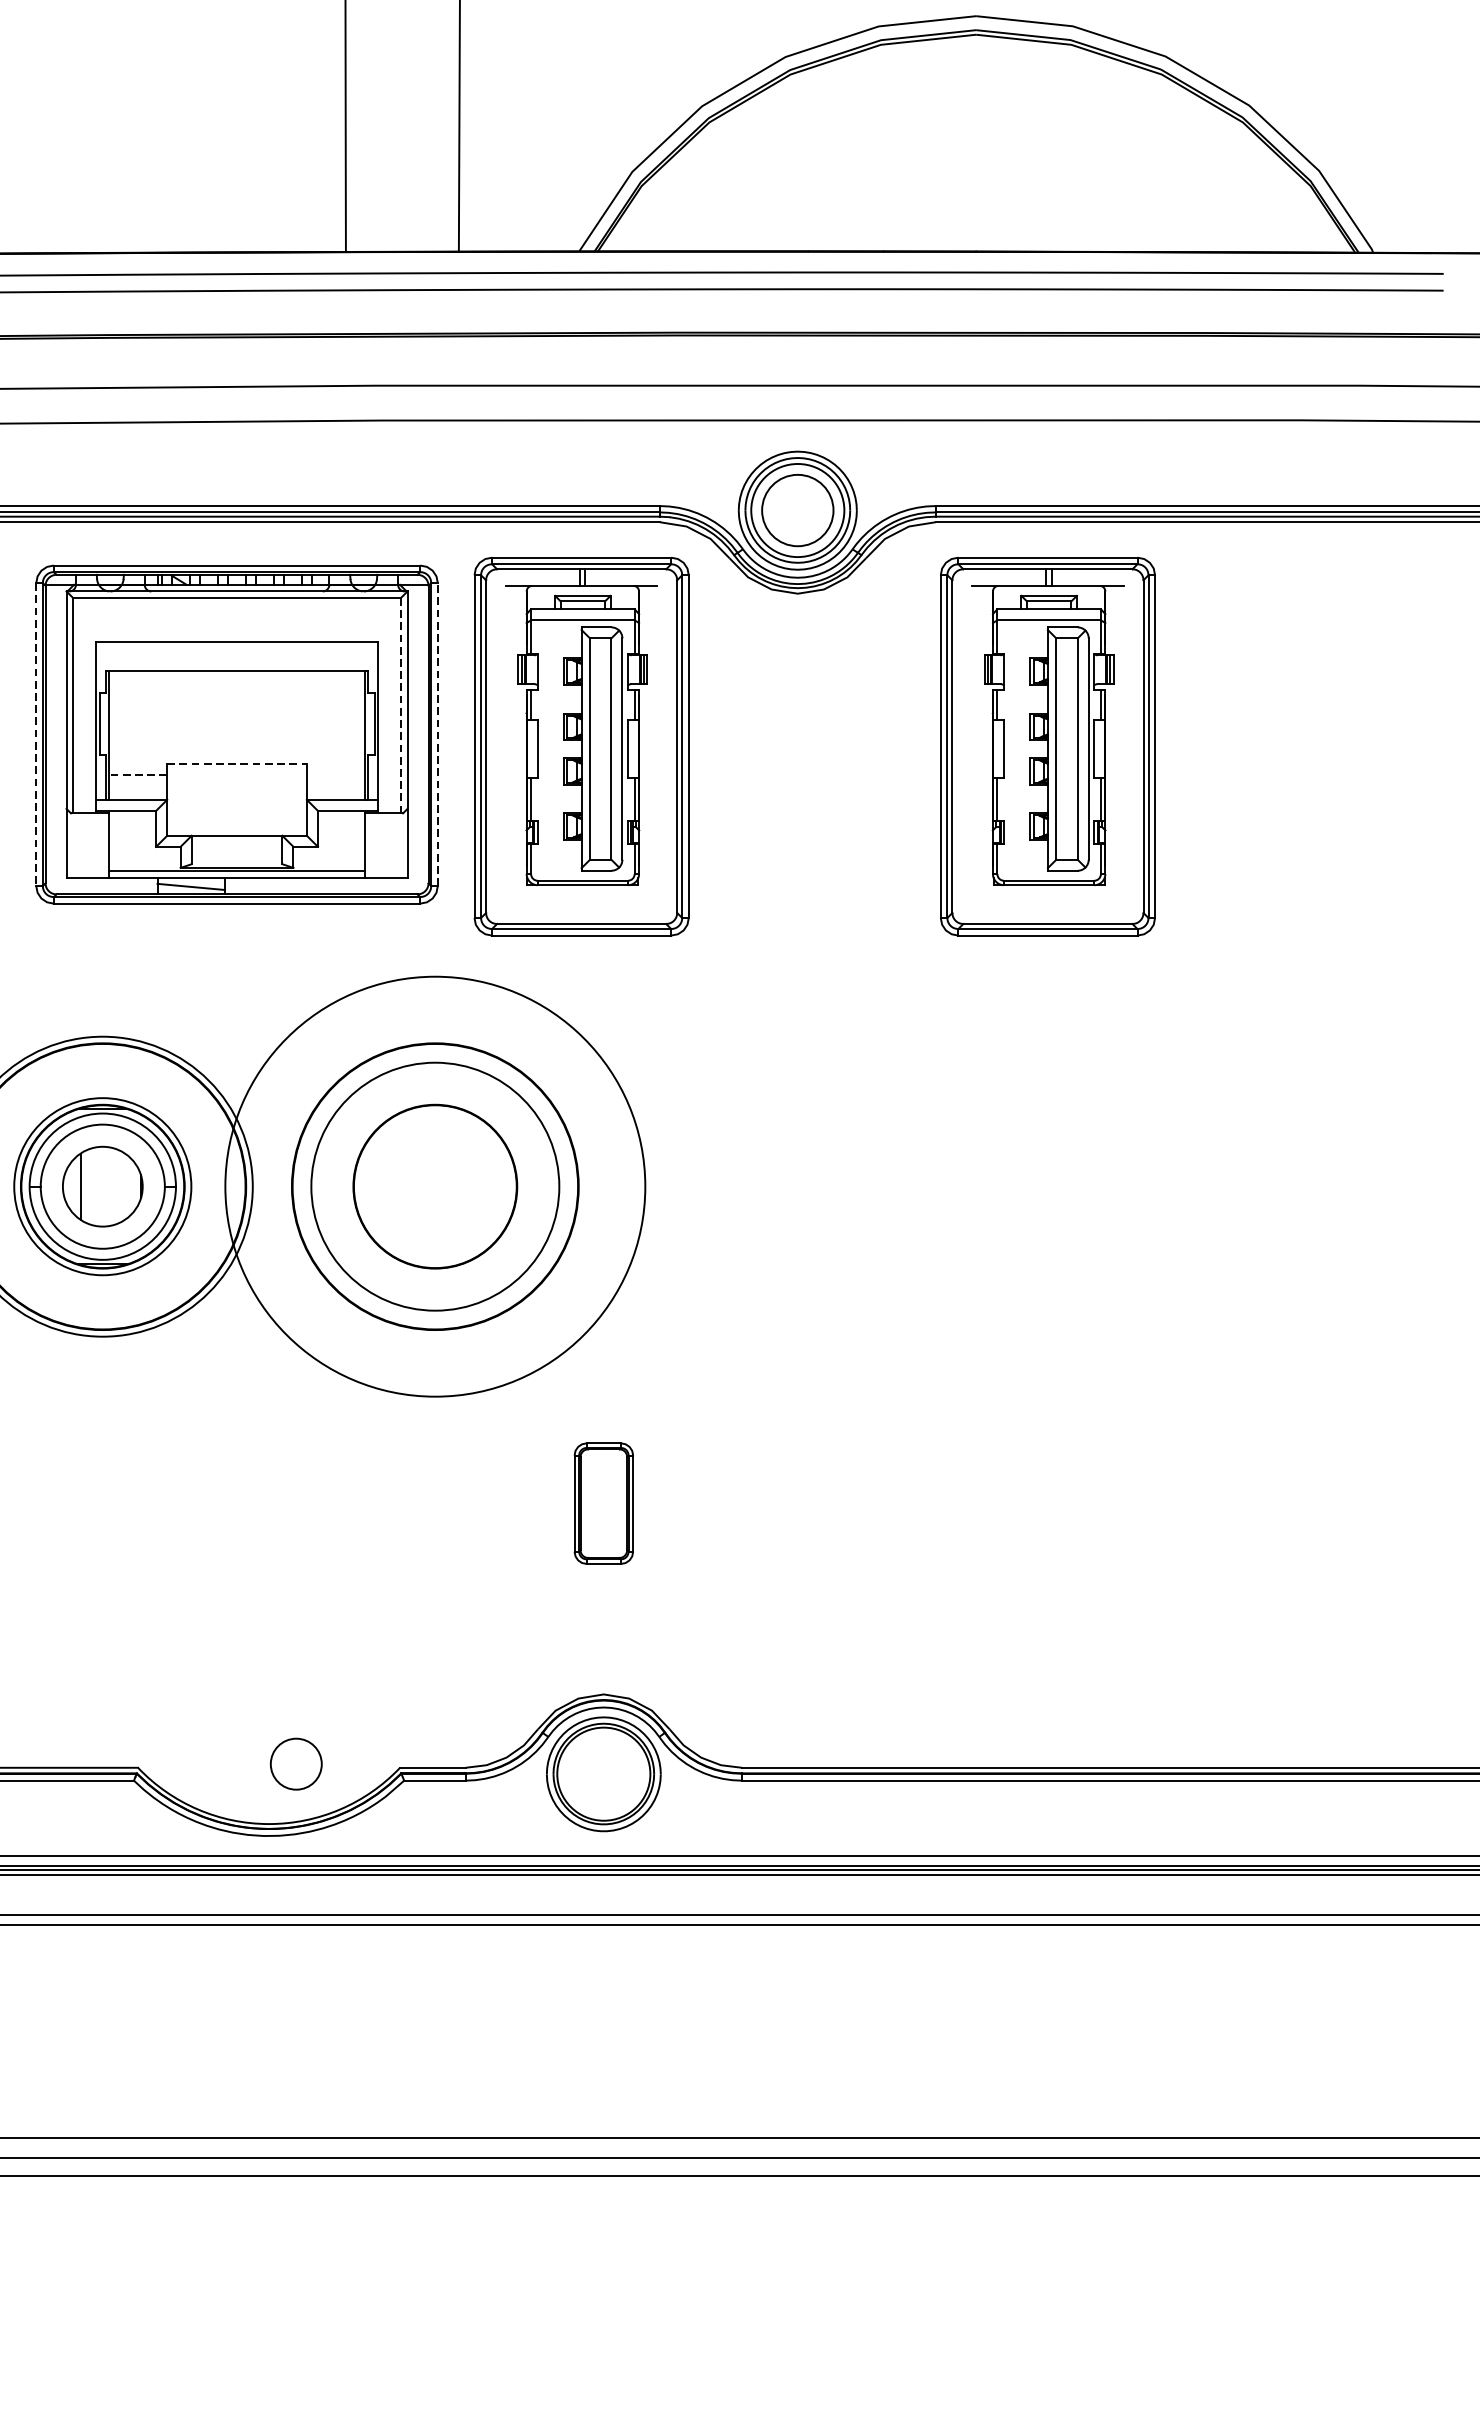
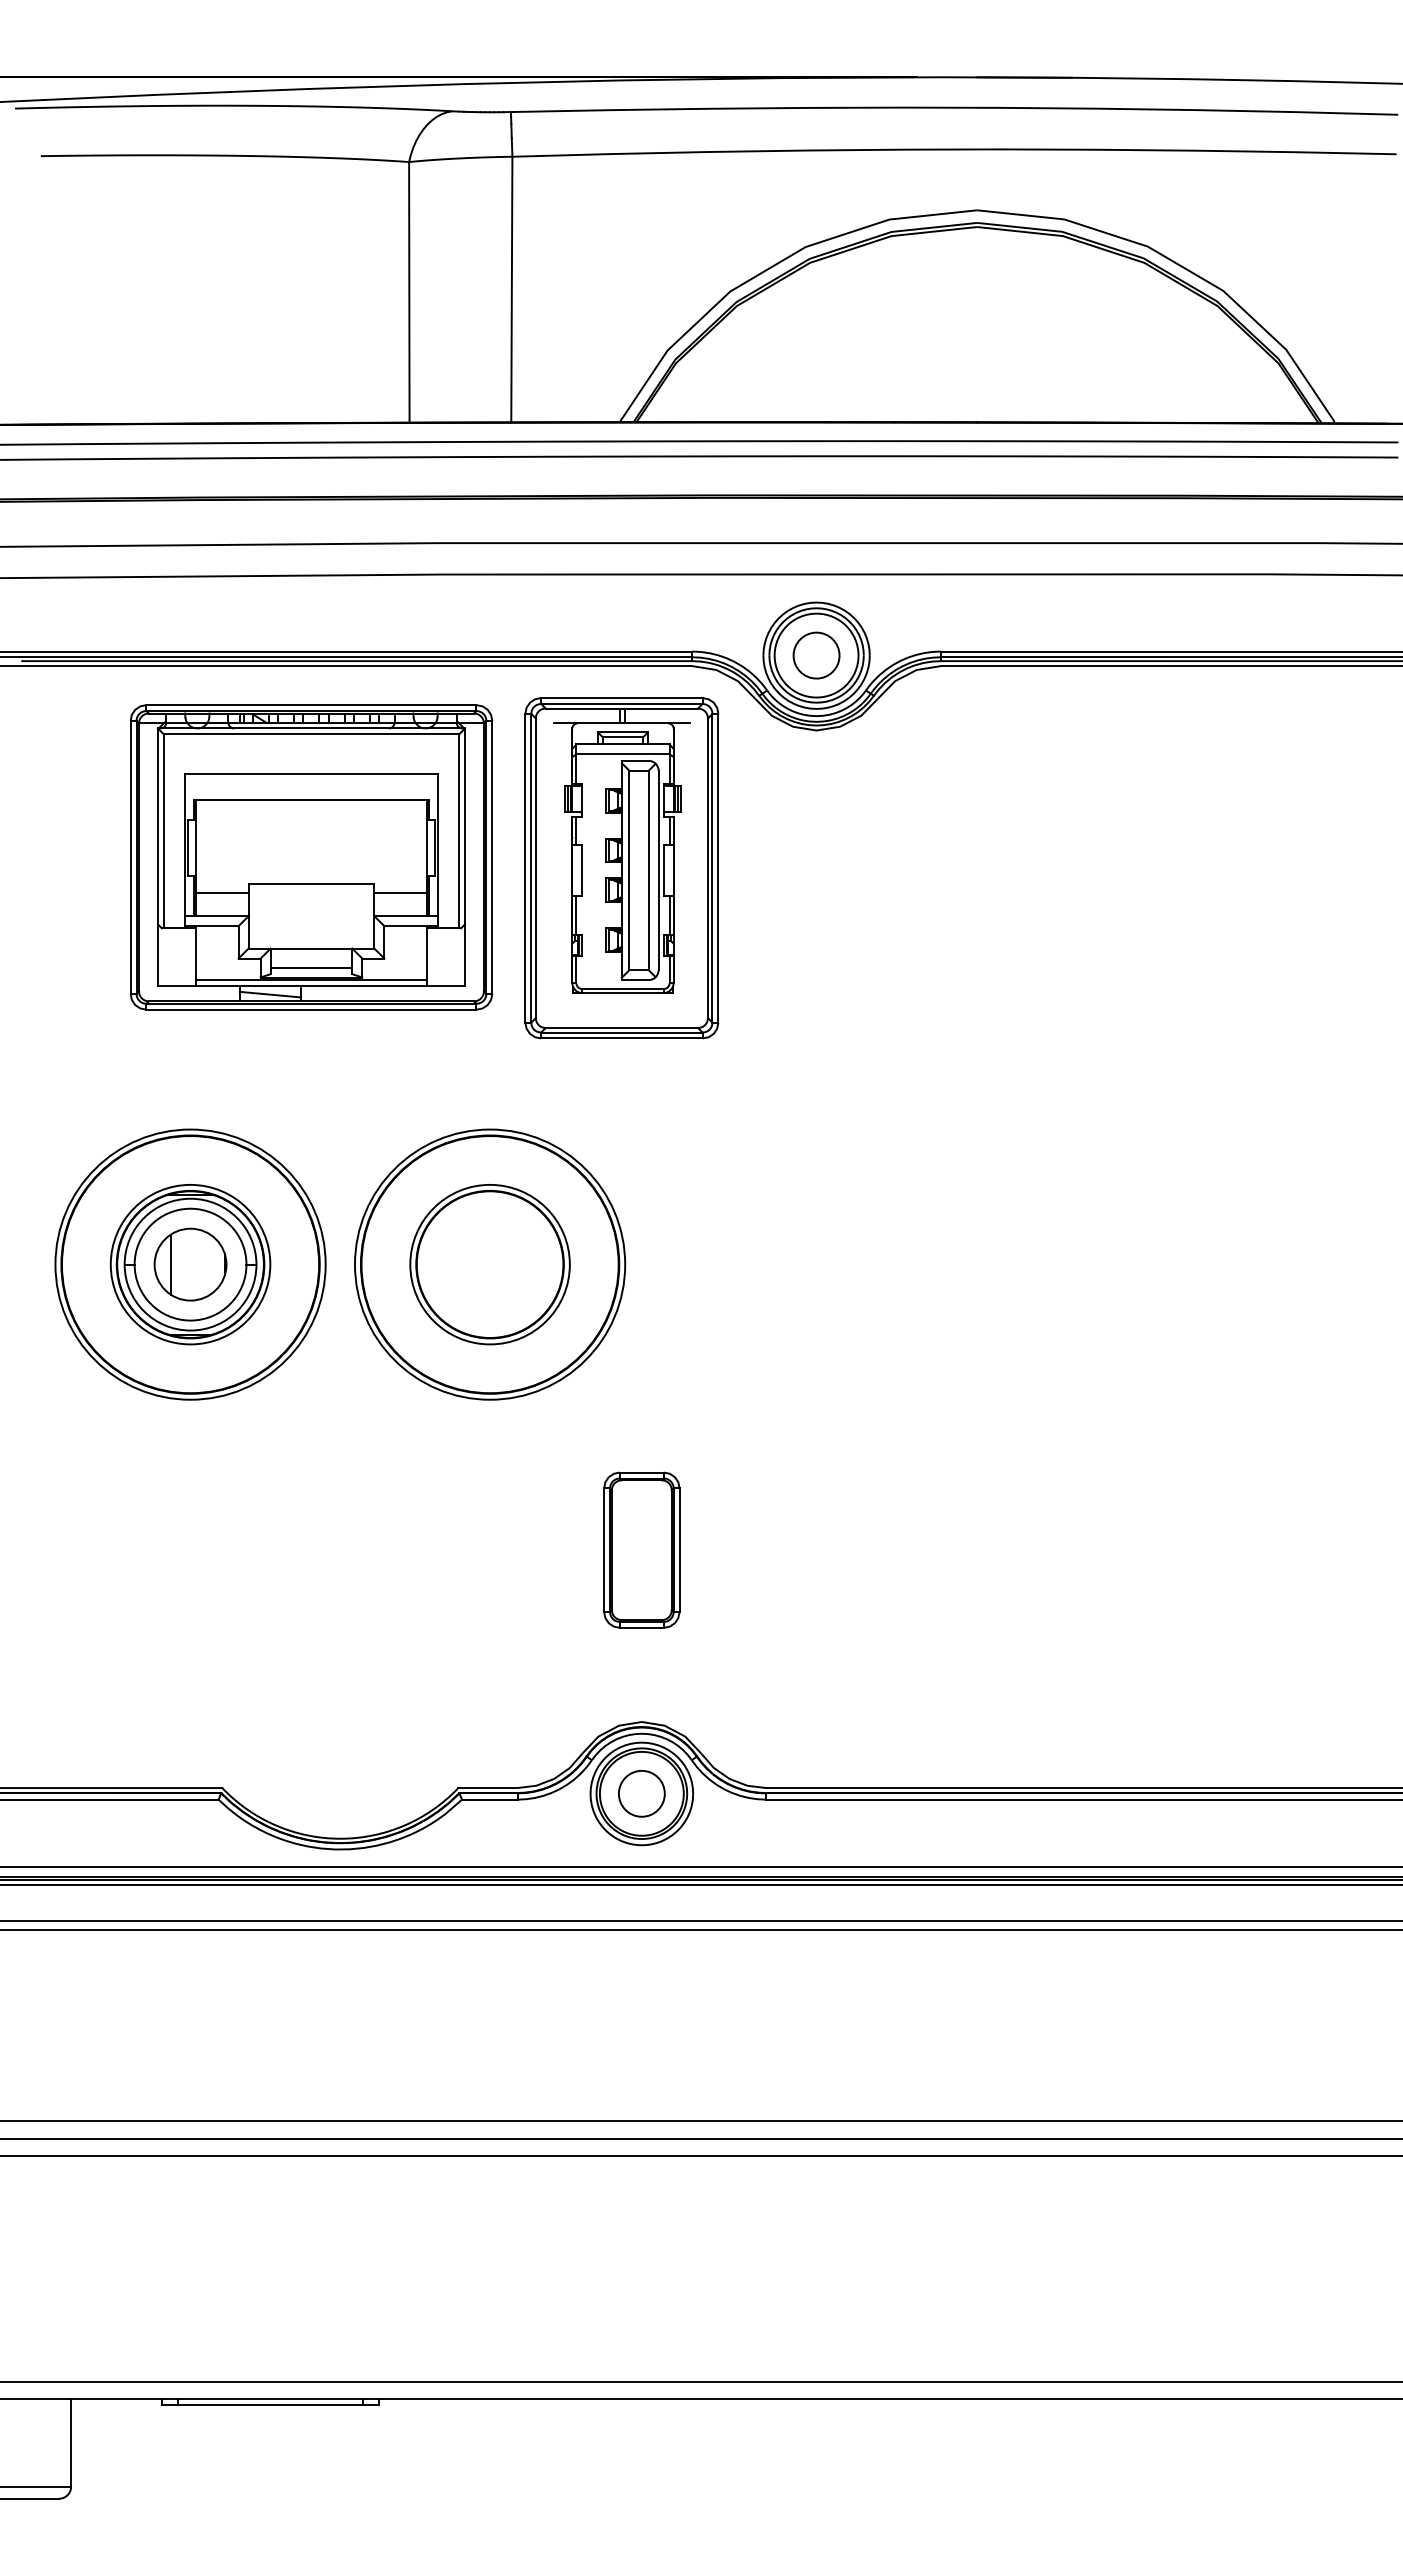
circle: (797, 510) -> (816, 655), size x0.71
line: (401, 705) -> (459, 831), dashed -> solid
line: (438, 733) -> (492, 856), dashed -> solid
line: (36, 734) -> (130, 857), dashed -> solid
part: (1047, 746) -> (1041, 868), removed
line: (237, 763) -> (311, 883), dashed -> solid
line: (137, 774) -> (221, 893), dashed -> solid
line: (335, 774) -> (400, 893), added
line: (237, 856) -> (311, 967), added
circle: (434, 1186) -> (489, 1264), size x0.71
circle: (435, 1186) -> (490, 1264), size x0.71
part: (603, 1502) -> (641, 1549), size x1.43
circle: (295, 1763) -> (641, 1793), moved

